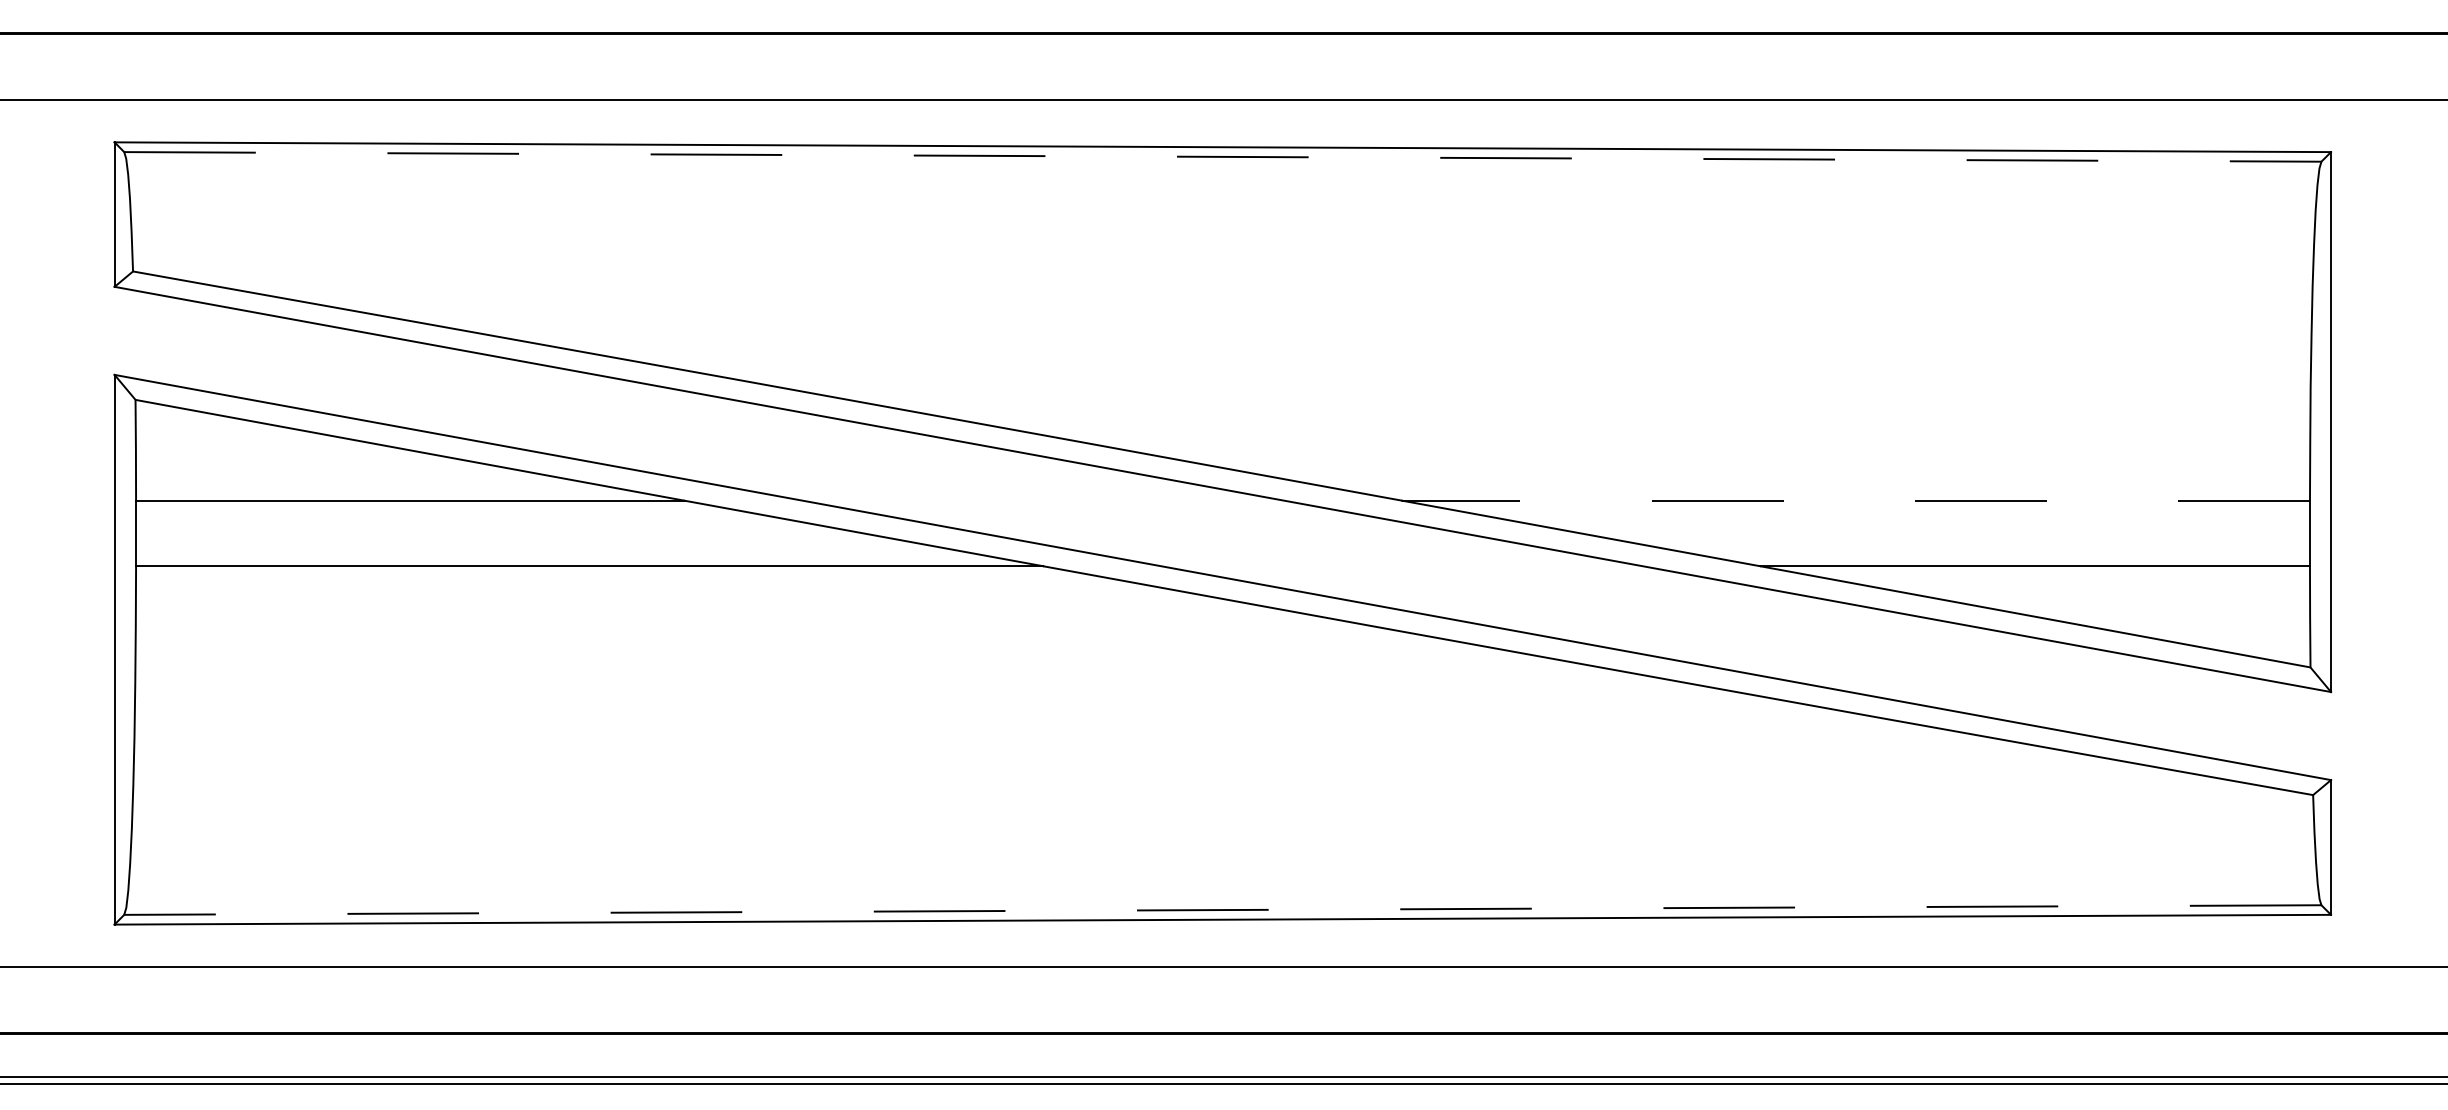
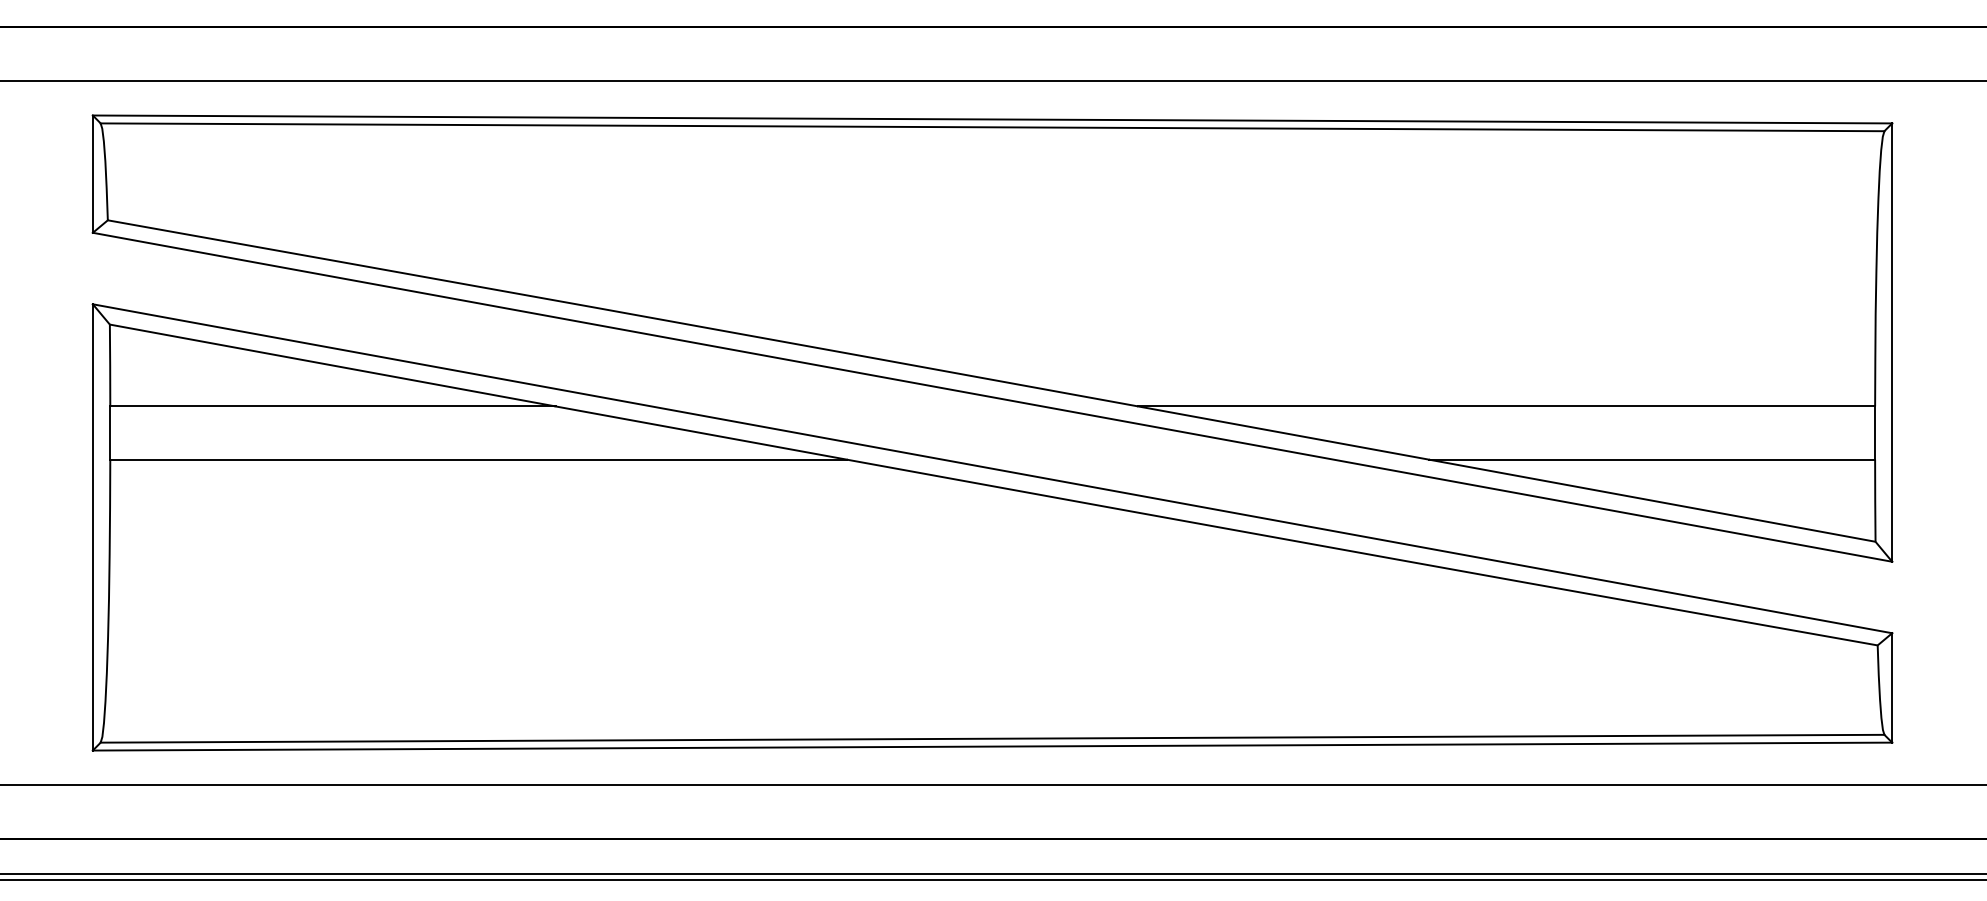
line: (1222, 157) -> (992, 127), dashed -> solid
line: (1855, 500) -> (1506, 406), dashed -> solid
line: (1222, 909) -> (992, 738), dashed -> solid

